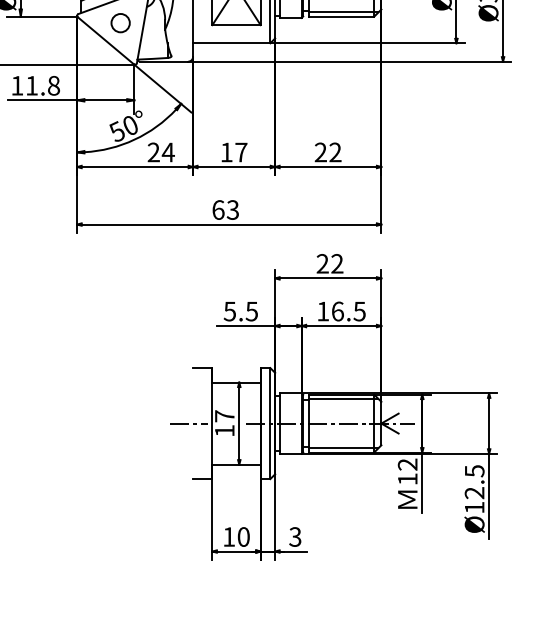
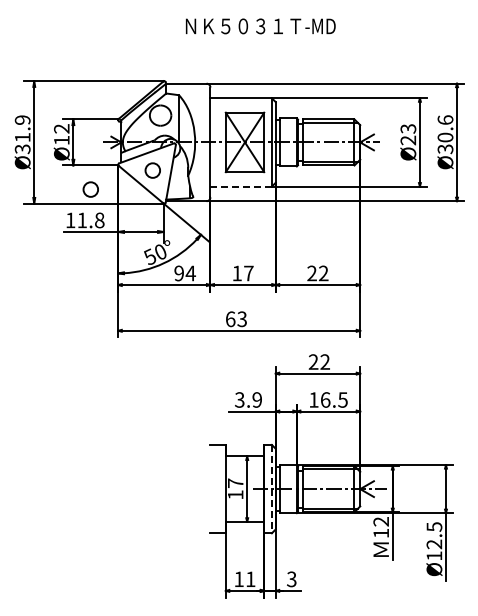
line: (232, 43) -> (241, 186), solid -> dashed
circle: (42, 46) -> (90, 189), added
text: (152, 152) -> (178, 273), 24 -> 94
text: (240, 310) -> (248, 399), 5.5 -> 3.9
line: (188, 424) -> (206, 489), removed
line: (269, 424) -> (271, 489), solid -> dashed
text: (243, 537) -> (250, 579), 10 -> 11

